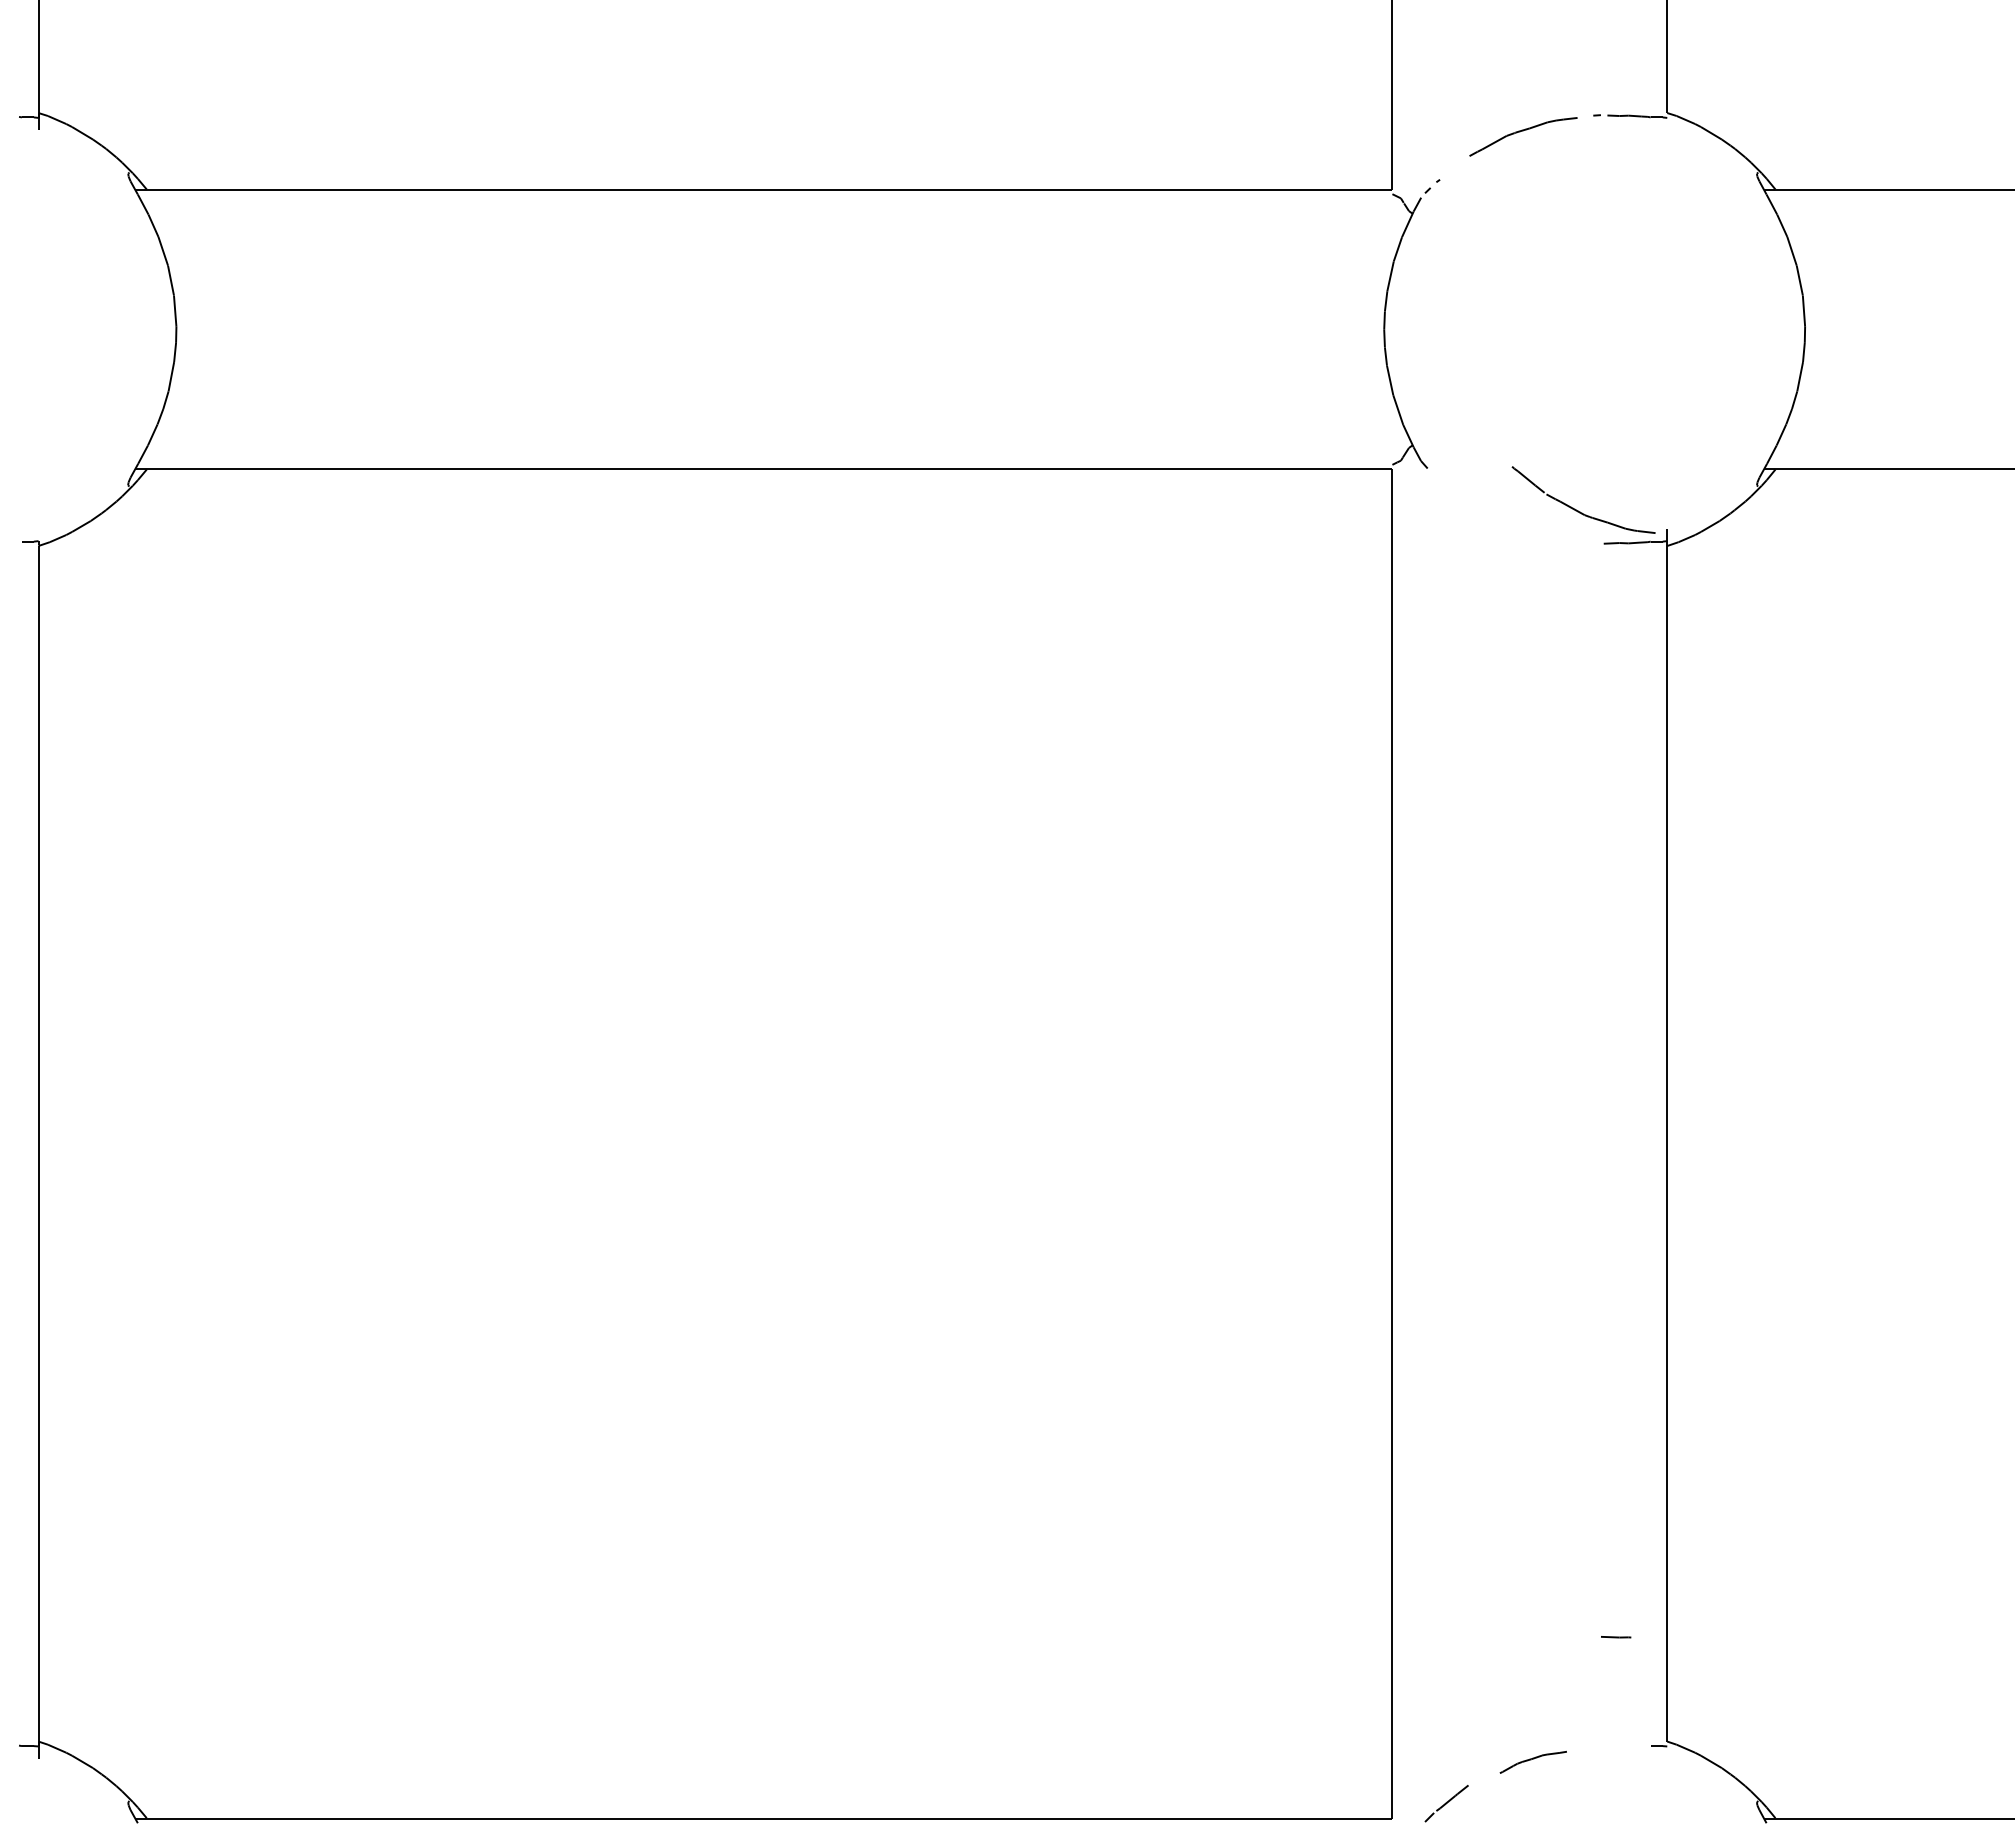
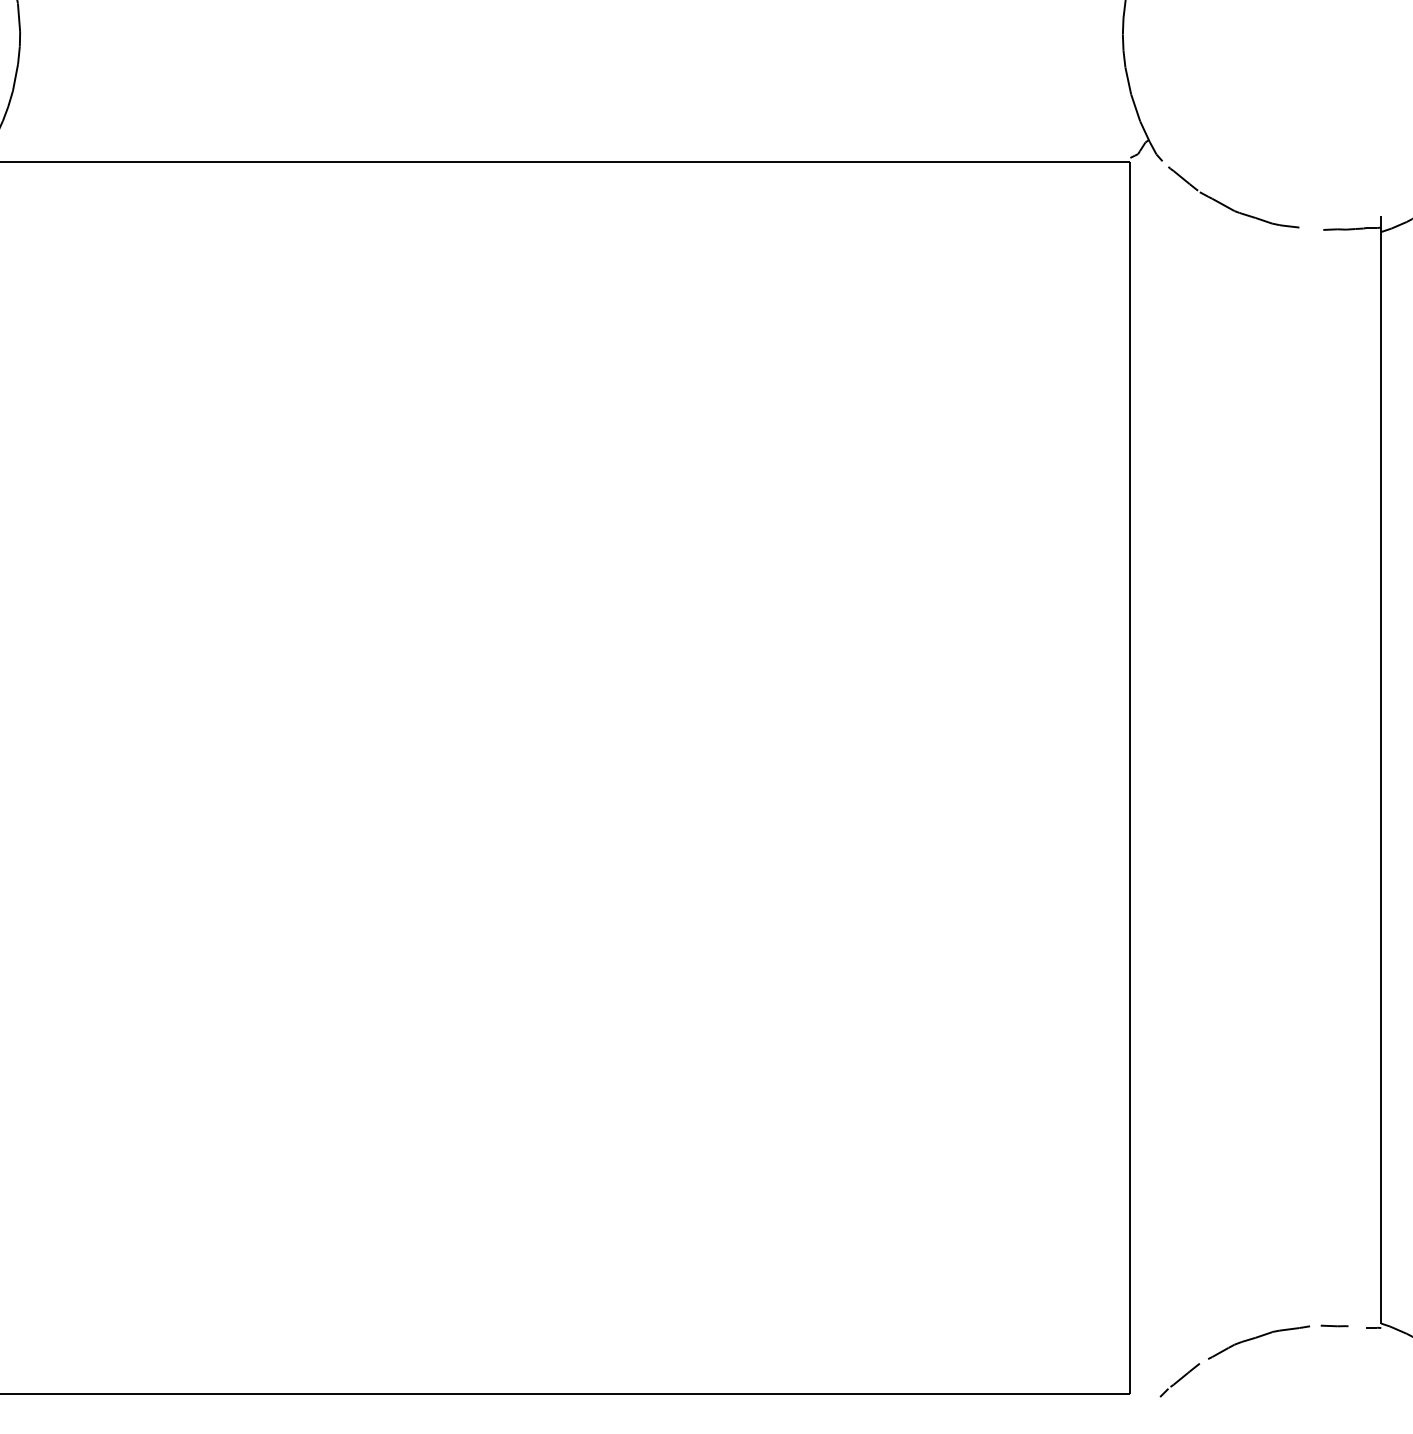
part: (1578, 510) -> (1229, 206), moved
line: (1616, 1637) -> (1334, 1326), moved
part: (1533, 1762) -> (1259, 1342), size x1.67

